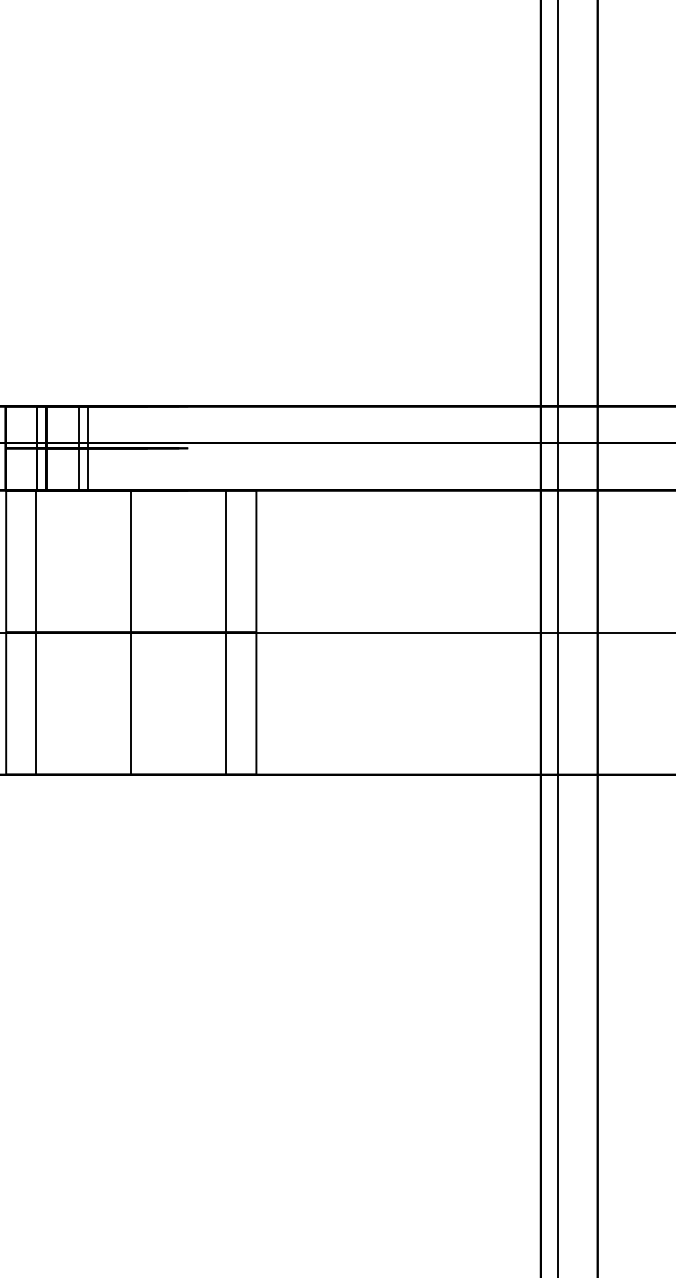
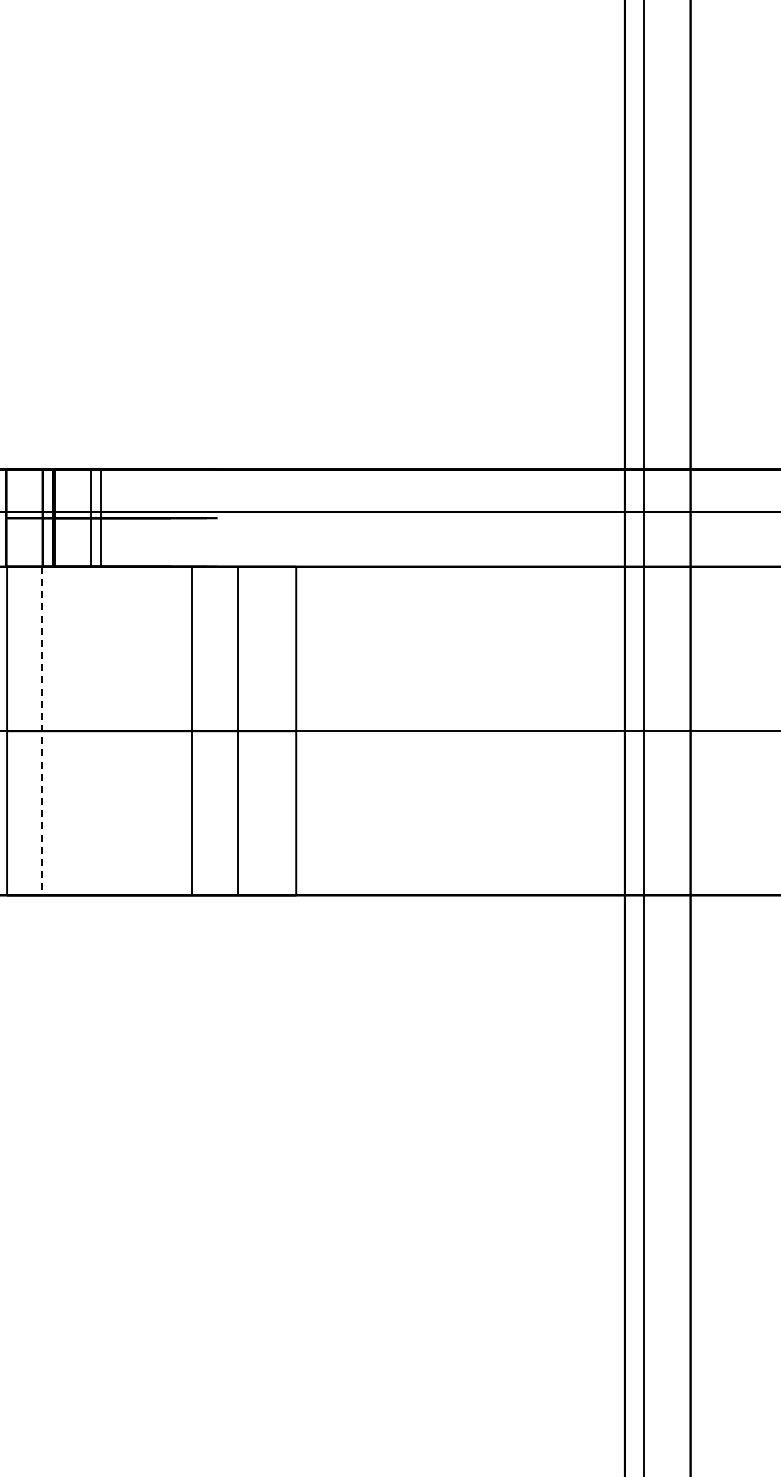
line: (35, 632) -> (41, 731), solid -> dashed
line: (131, 632) -> (191, 730), moved
line: (226, 632) -> (237, 730), moved

